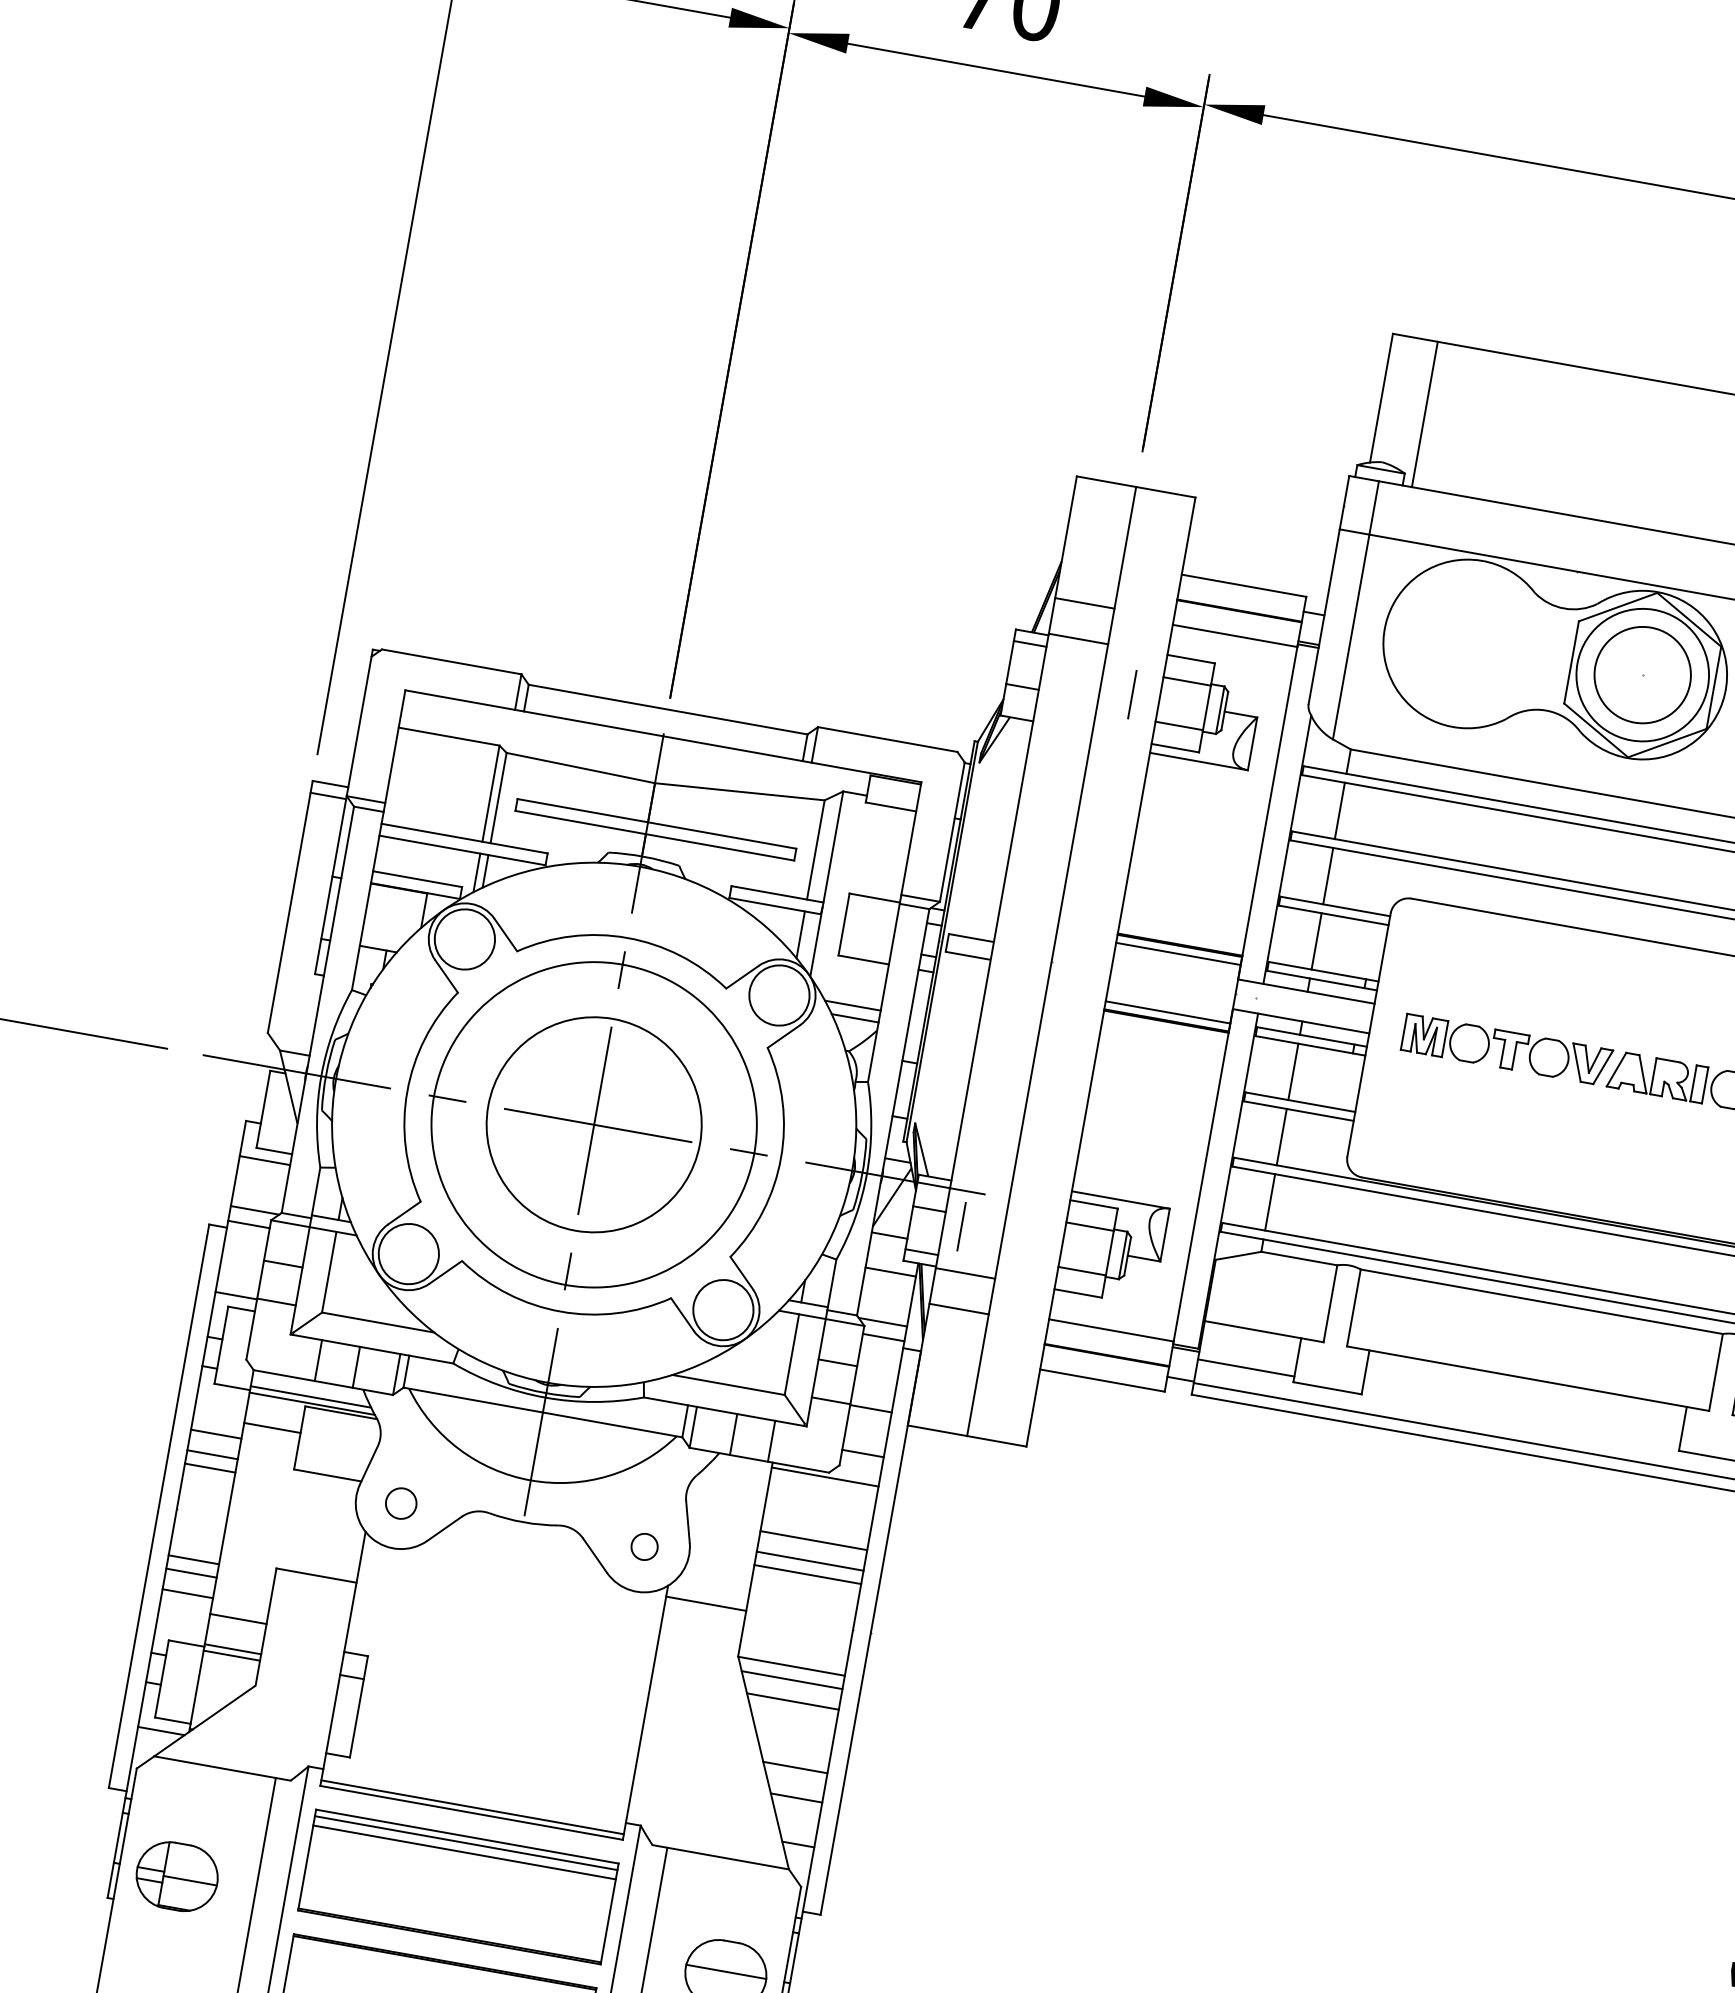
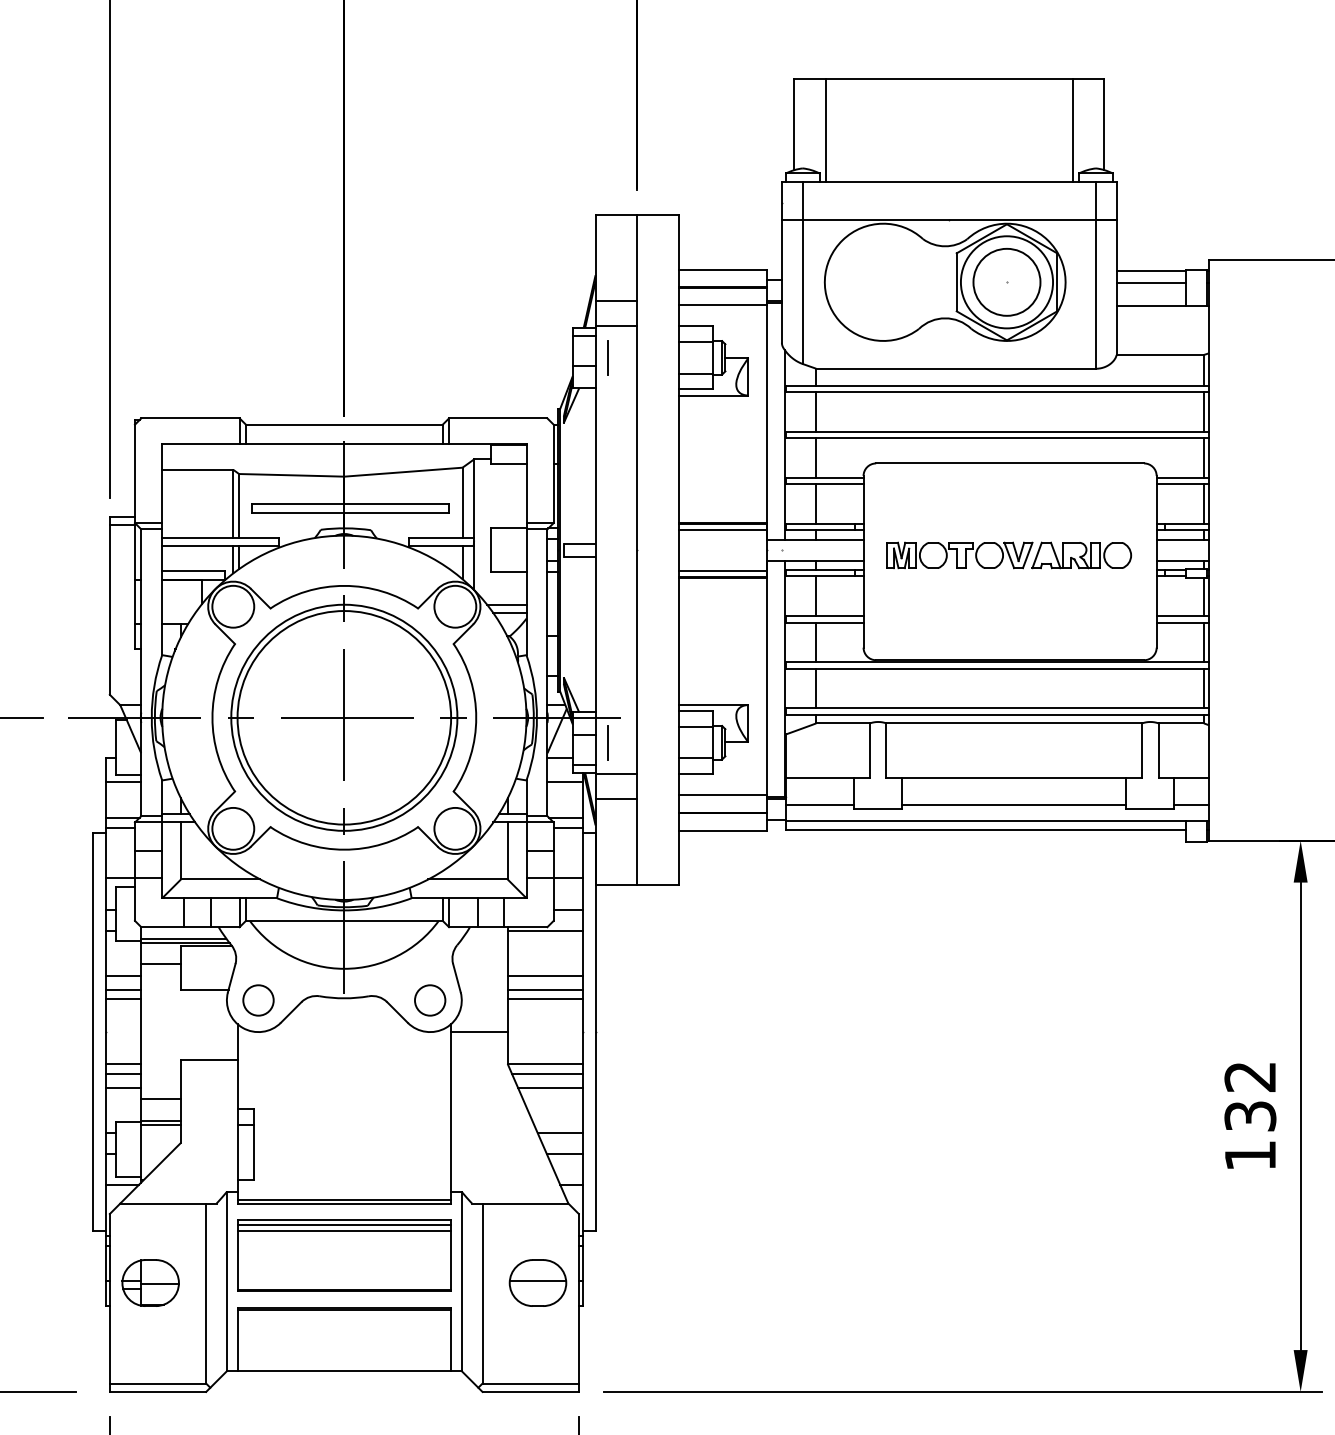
line: (1131, 693) -> (607, 357), moved
circle: (594, 1124) -> (344, 717), size x1.43
line: (1521, 1416) -> (1014, 804), added
circle: (401, 1503) -> (258, 1000), size x1.43
circle: (644, 1547) -> (430, 1000), size x1.67

